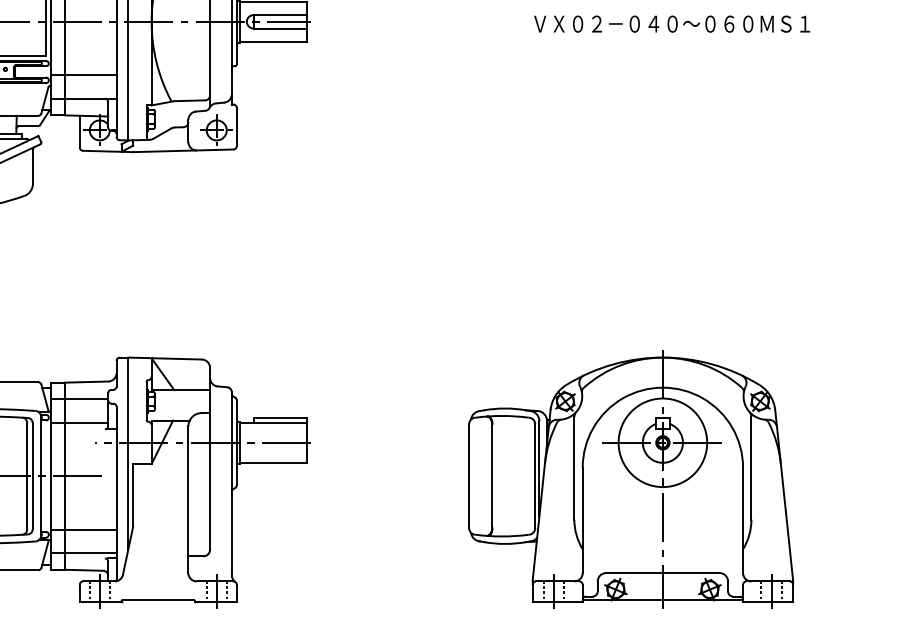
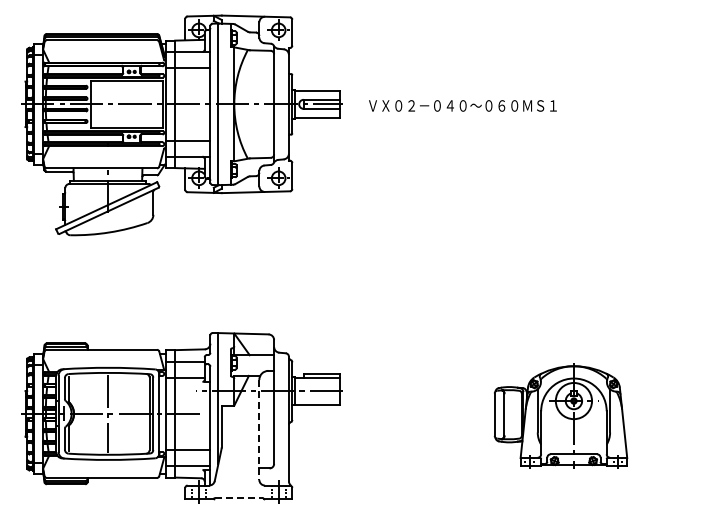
text: (671, 23) -> (462, 105), moved
part: (630, 478) -> (560, 415), size x0.6
line: (188, 499) -> (259, 429), solid -> dashed
line: (157, 600) -> (238, 498), solid -> dashed

